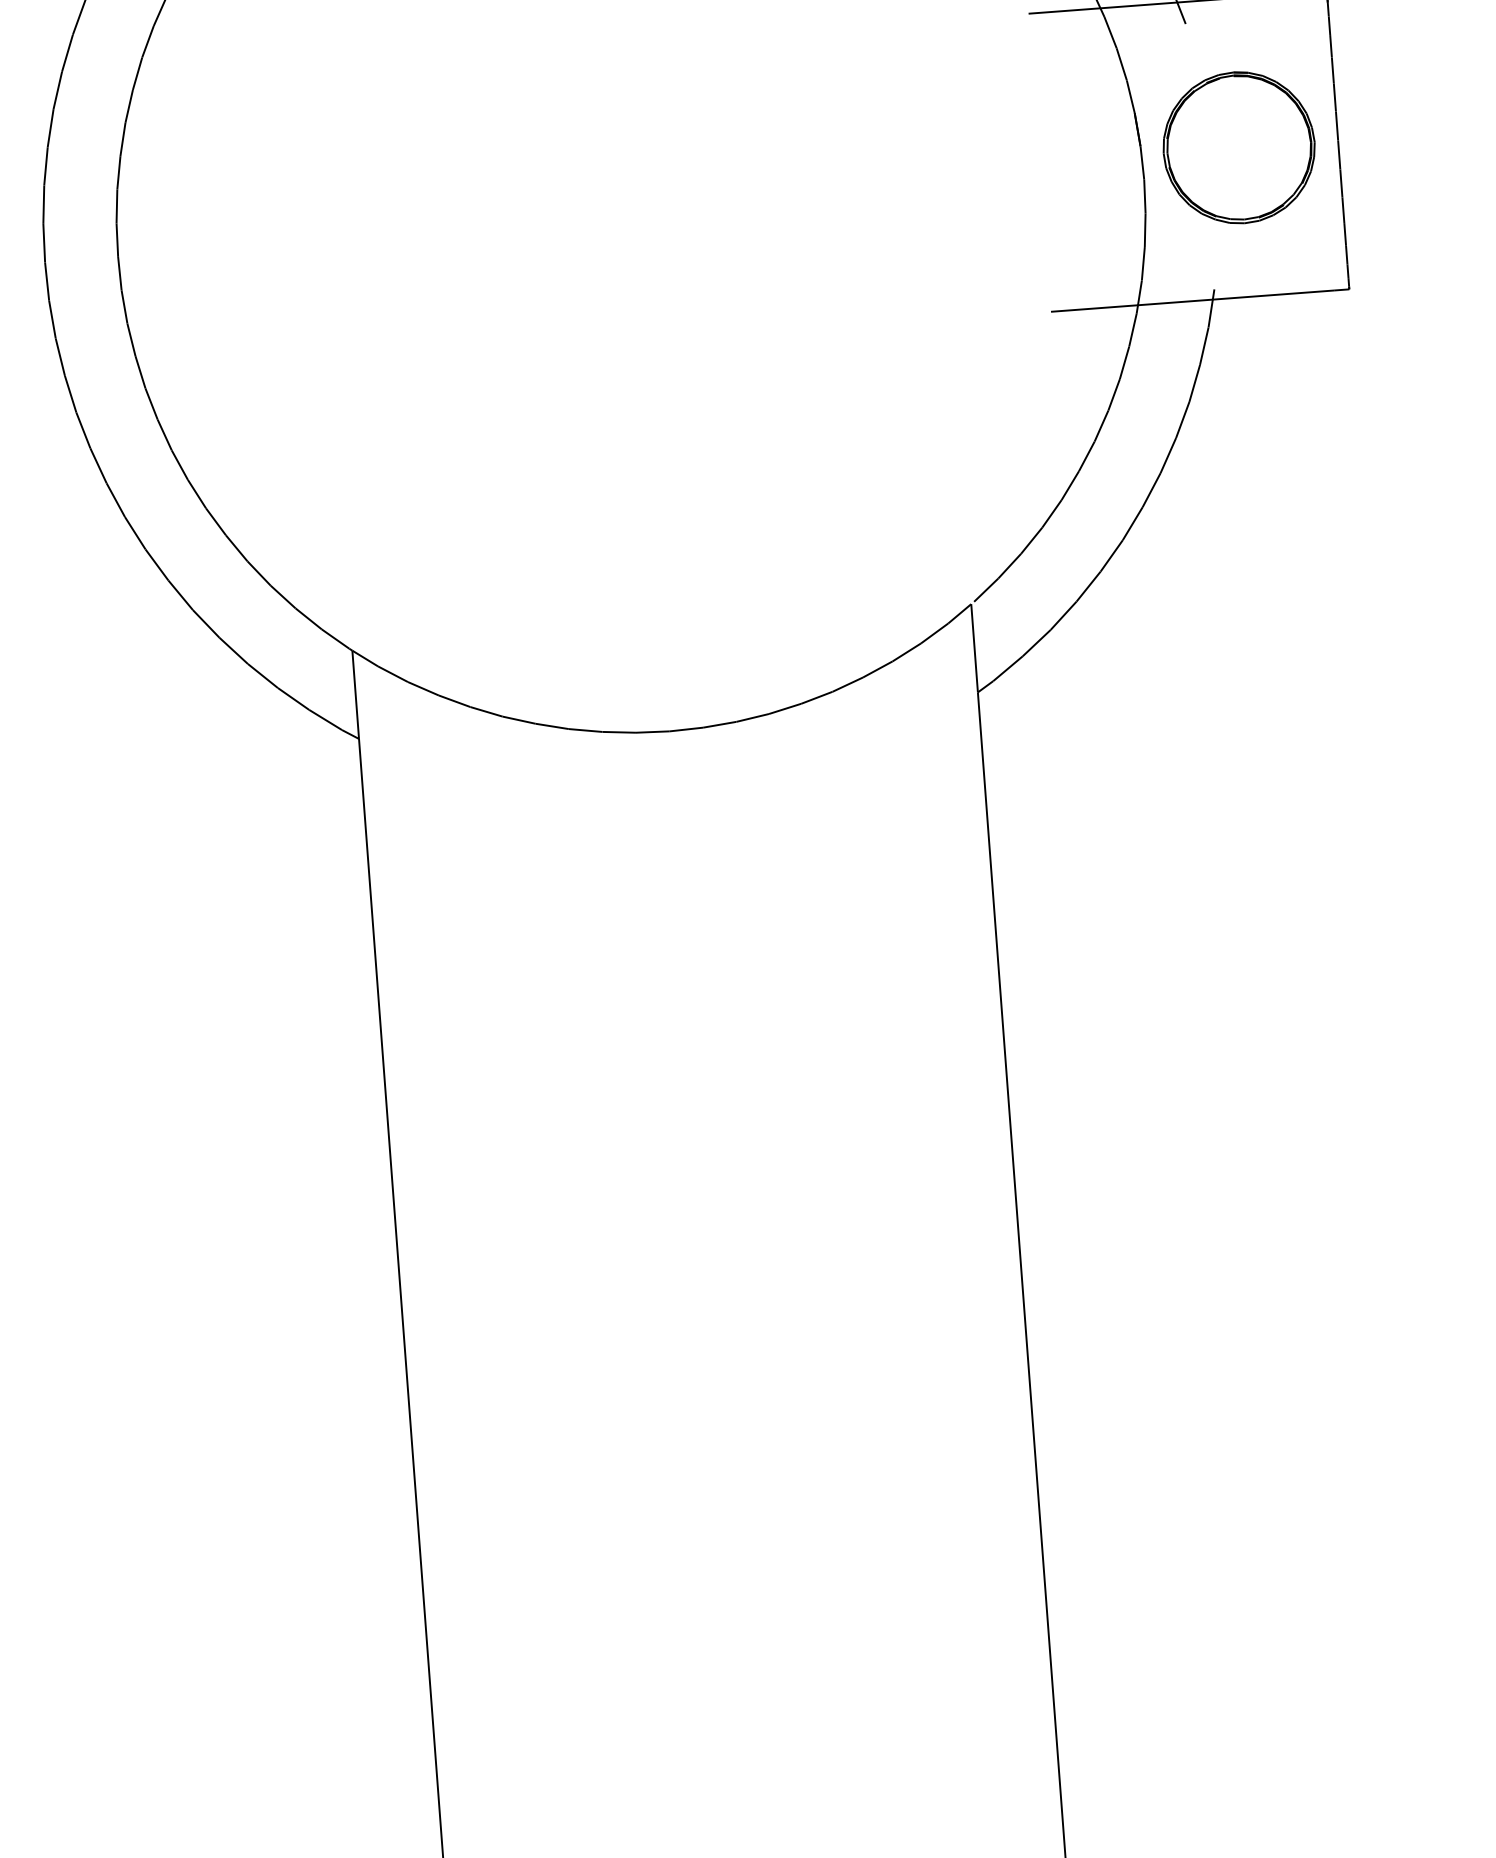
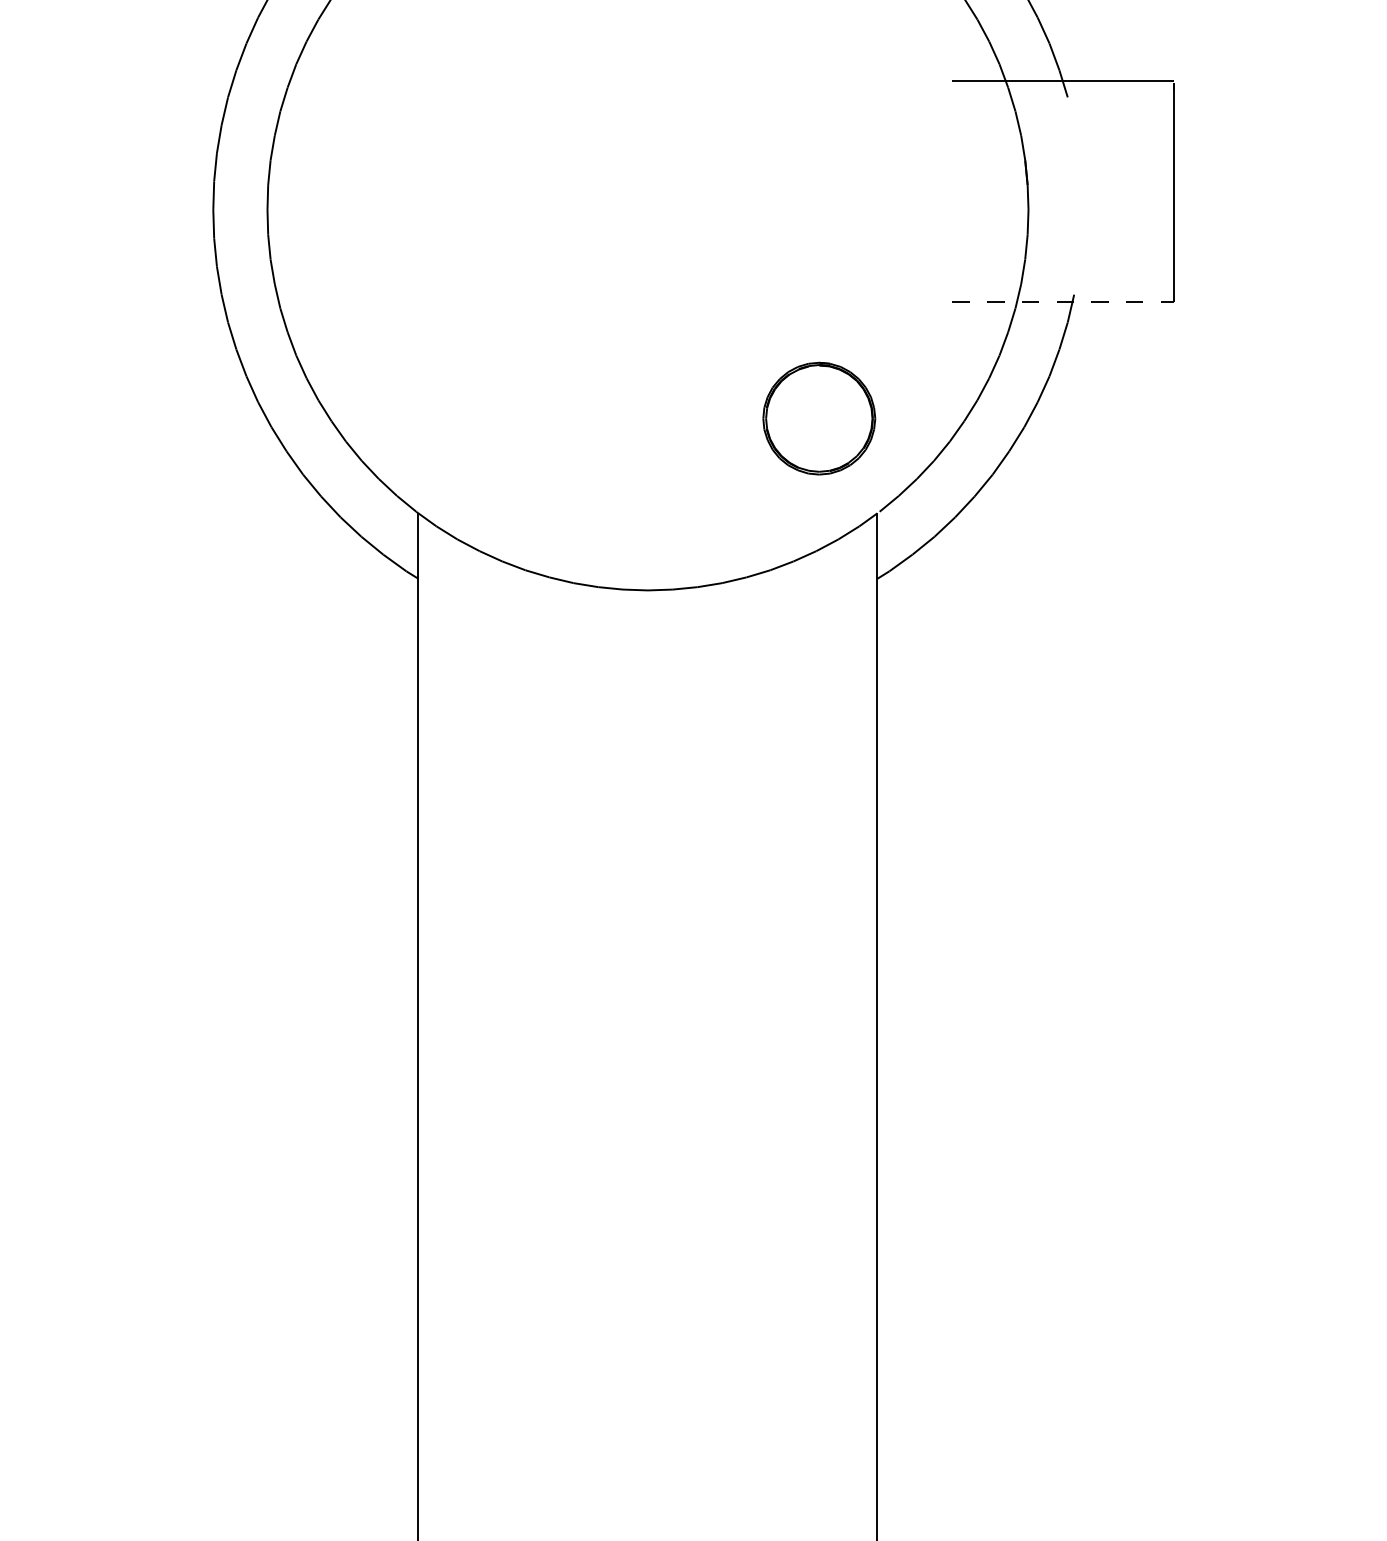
part: (1239, 147) -> (819, 418), moved
line: (1192, 301) -> (1057, 302), solid -> dashed

